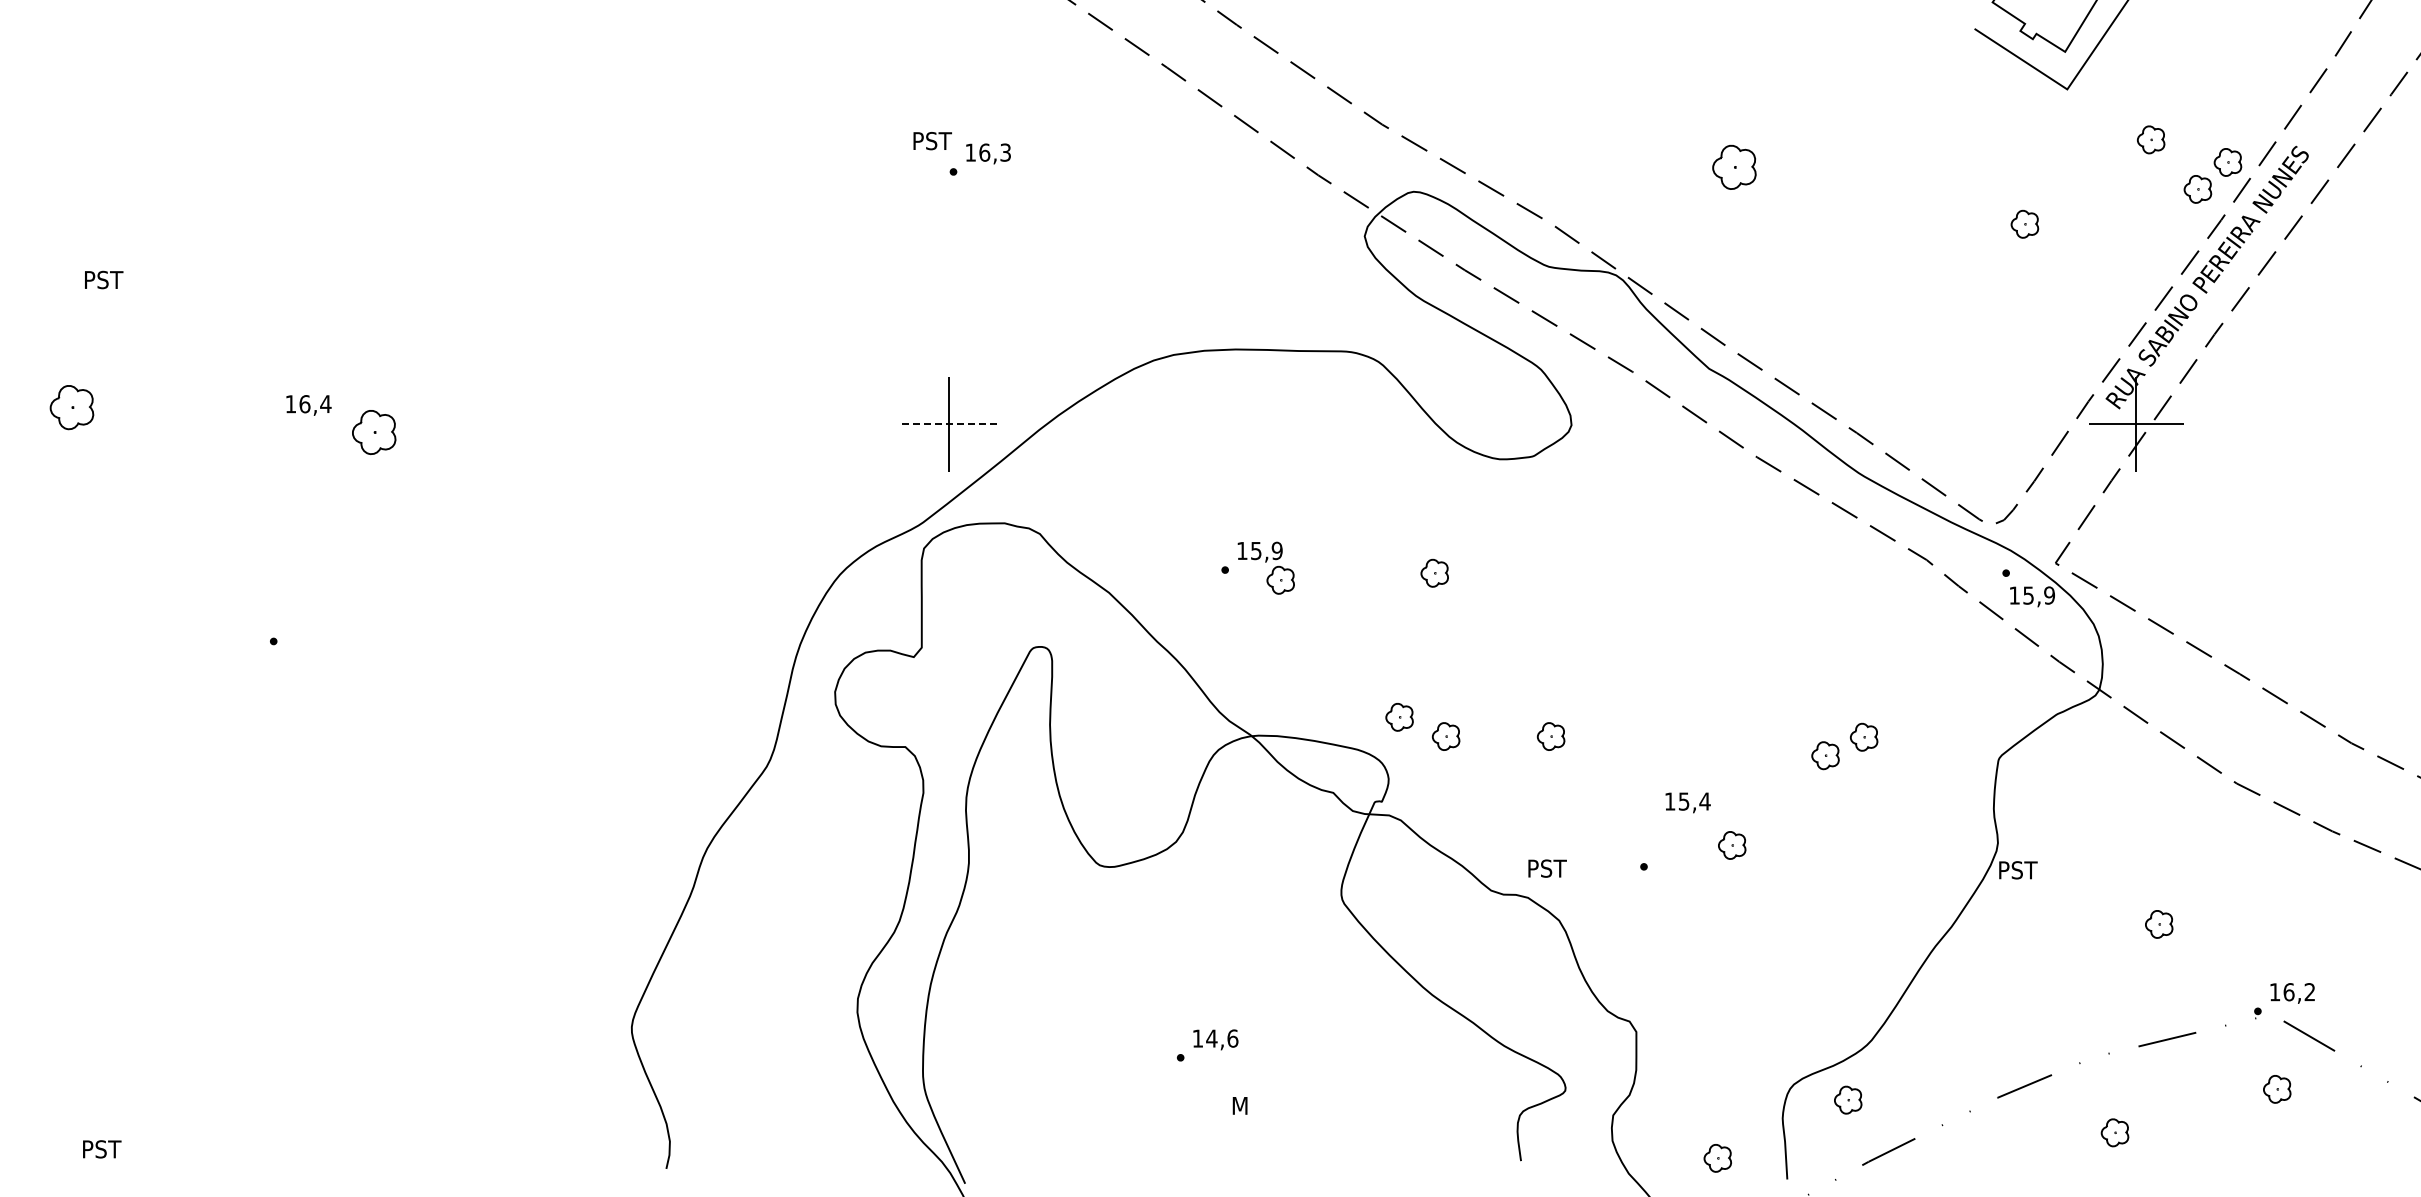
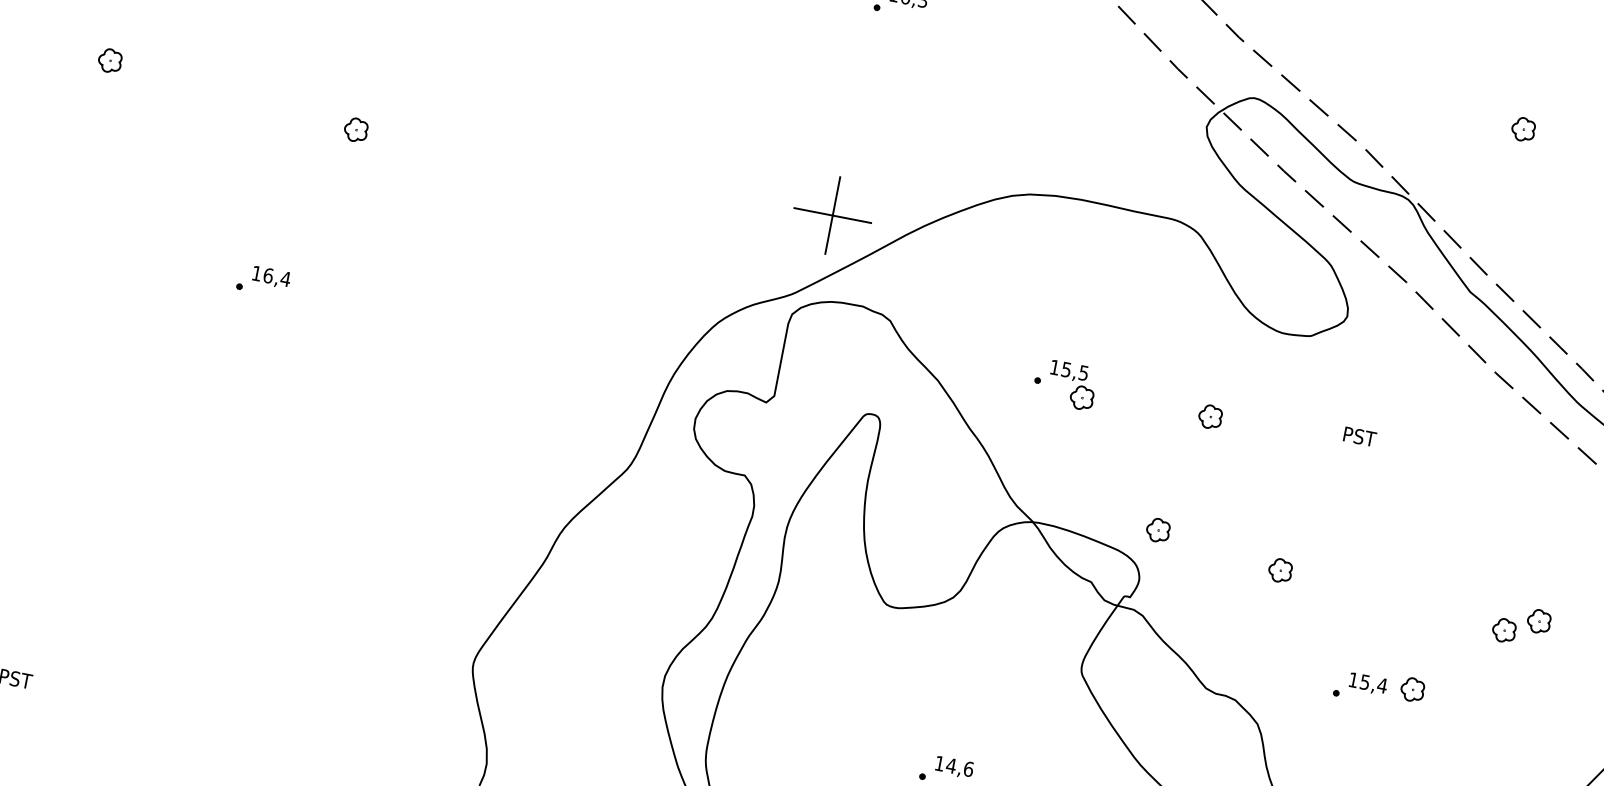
part: (1734, 167) -> (1523, 129), size x0.62
text: (308, 405) -> (271, 277), moved
part: (71, 407) -> (109, 60), size x0.62
line: (948, 424) -> (832, 215), dashed -> solid
part: (373, 432) -> (355, 129), size x0.62
text: (1276, 550) -> (1083, 372), 15,9 -> 15,5
part: (1446, 736) -> (1193, 553), removed
text: (1687, 802) -> (1367, 683), moved
text: (1547, 868) -> (1359, 436), moved

